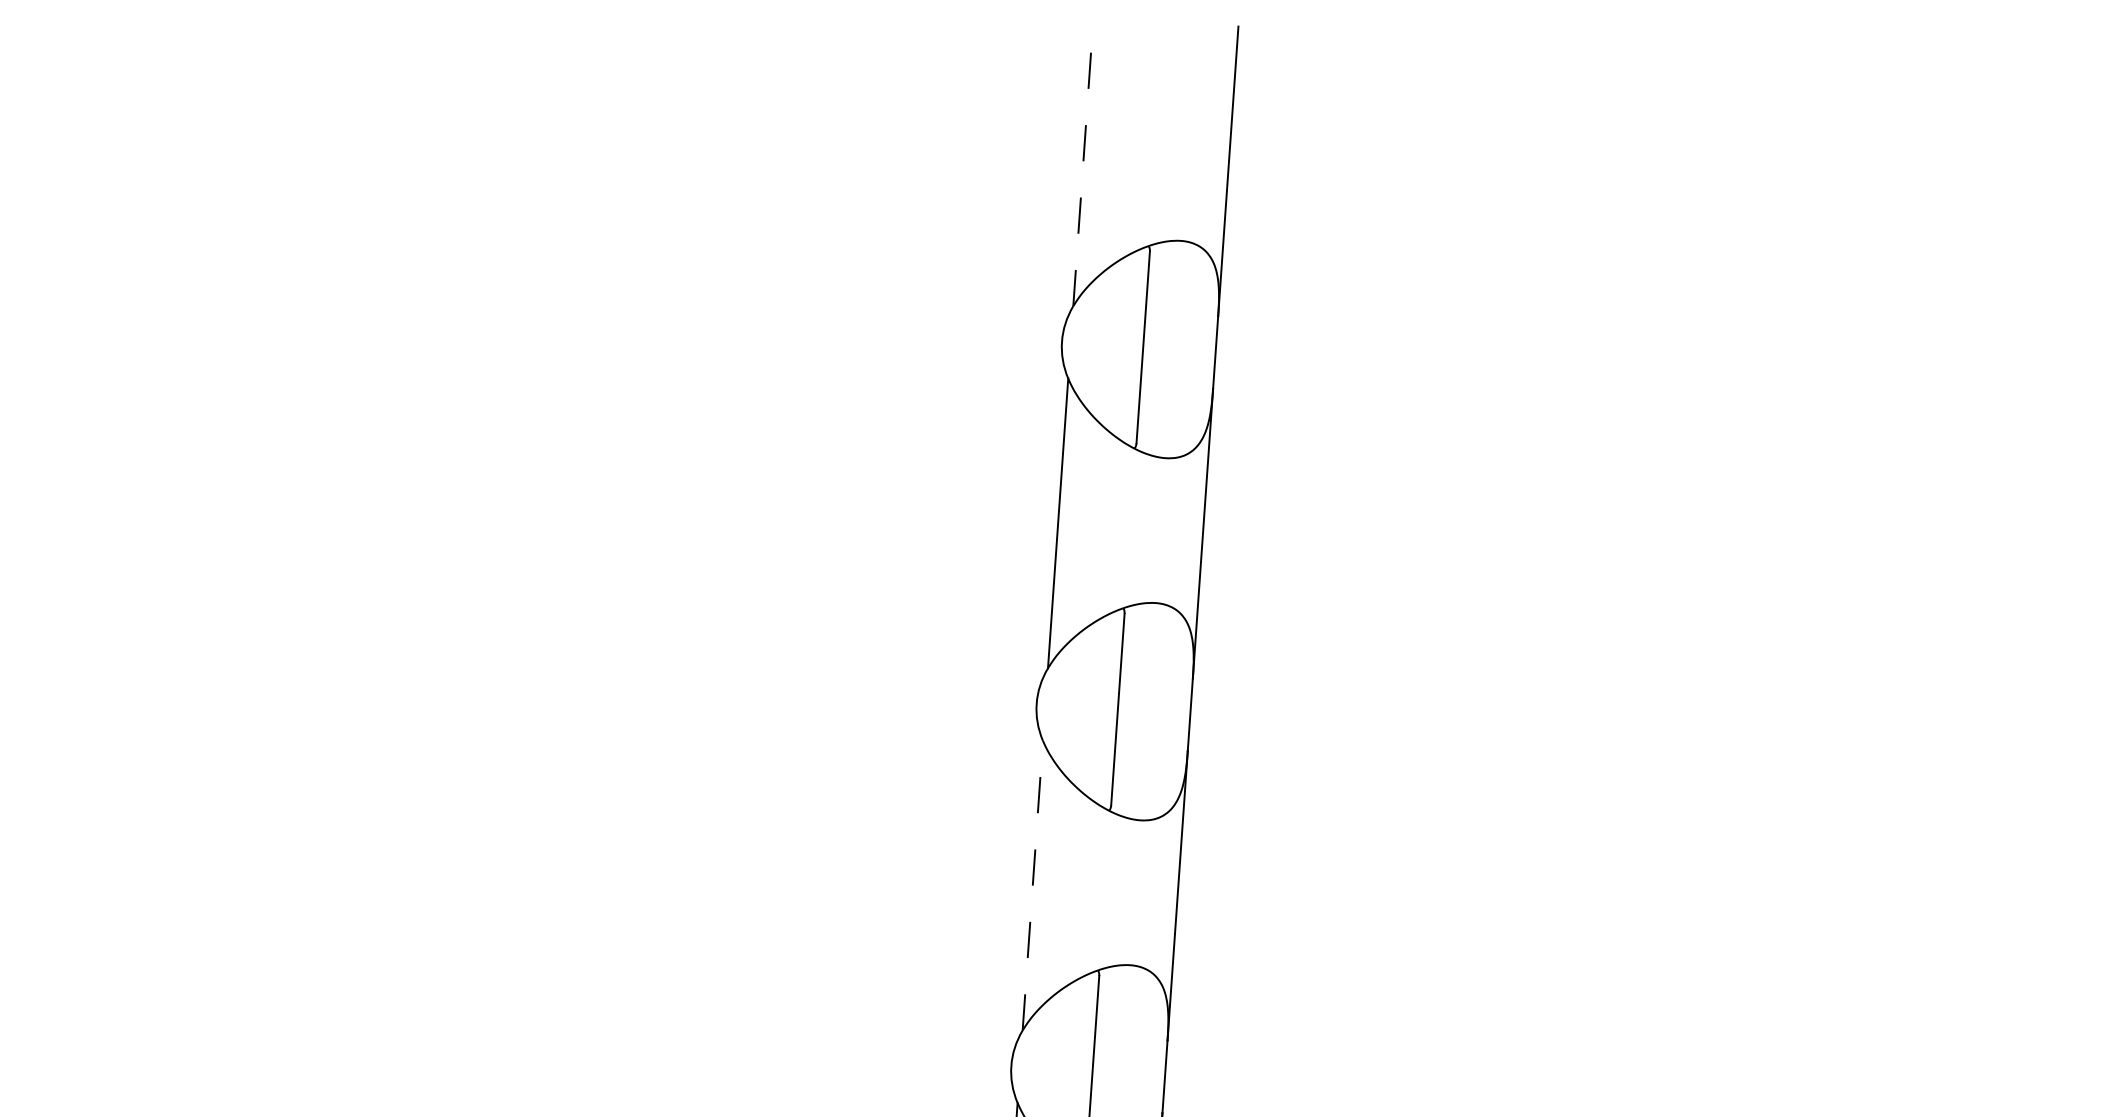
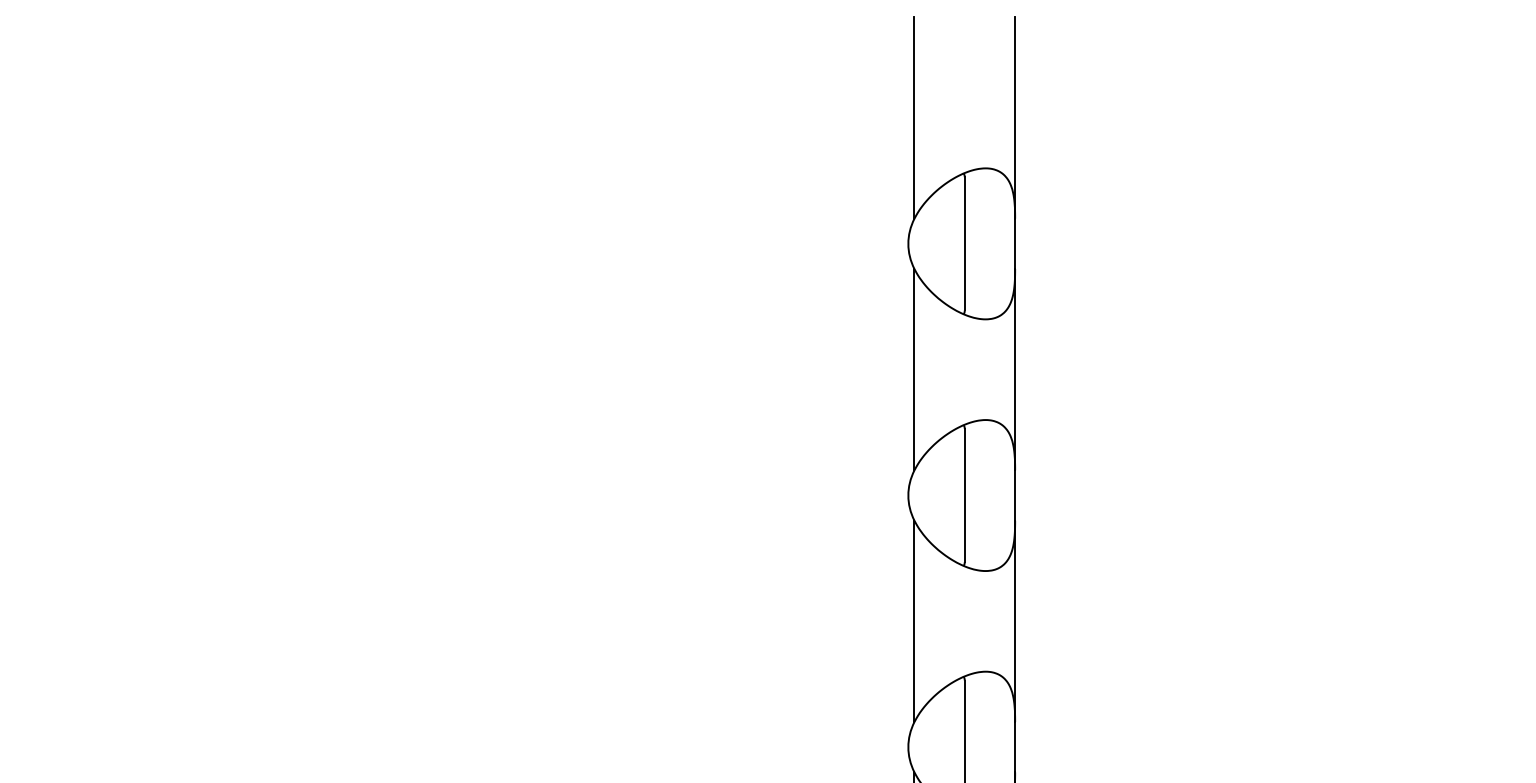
line: (1083, 161) -> (914, 118), dashed -> solid
line: (1032, 885) -> (914, 621), dashed -> solid

